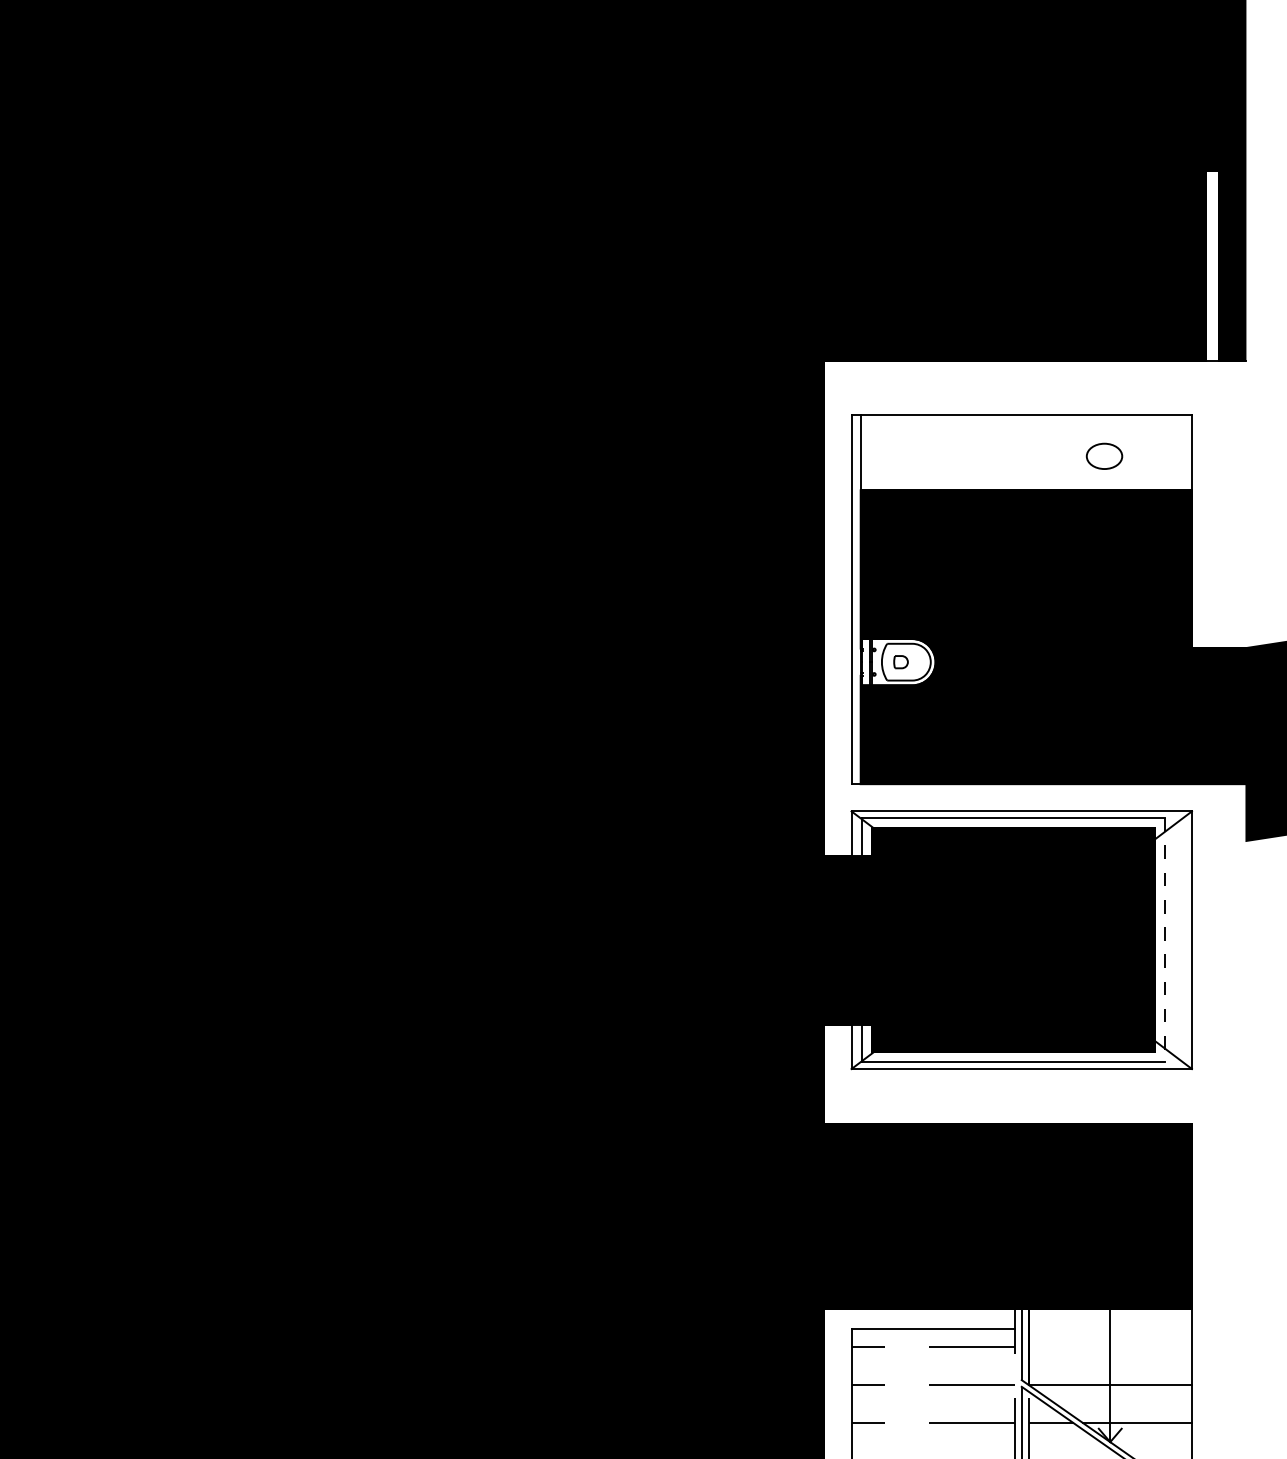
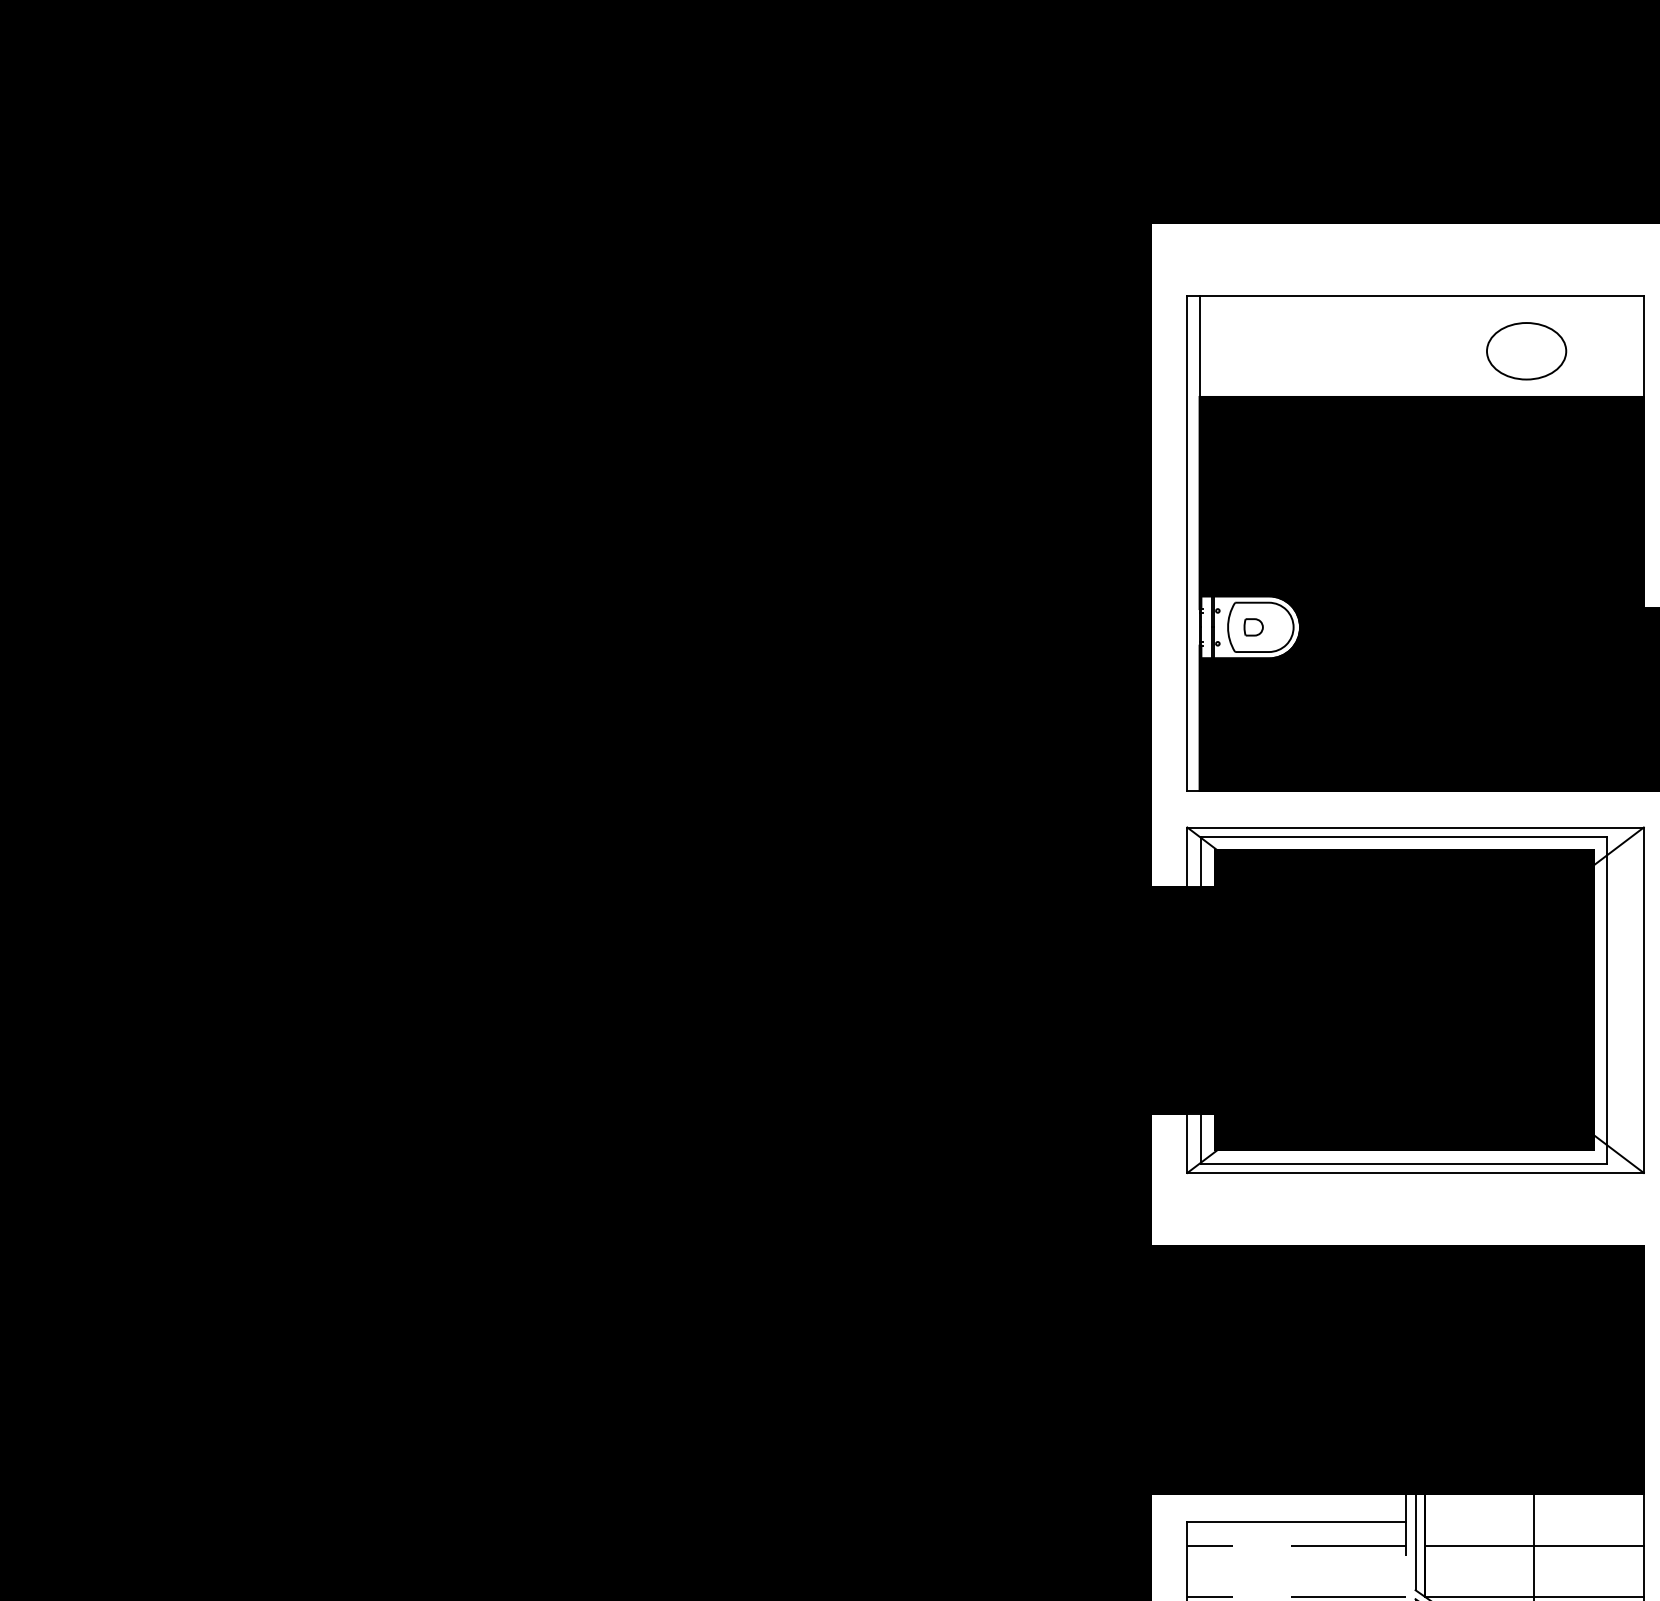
part: (1104, 456) -> (1526, 351), size x1.67
line: (1164, 940) -> (1607, 1000), dashed -> solid
line: (1109, 1346) -> (1533, 1545), added

